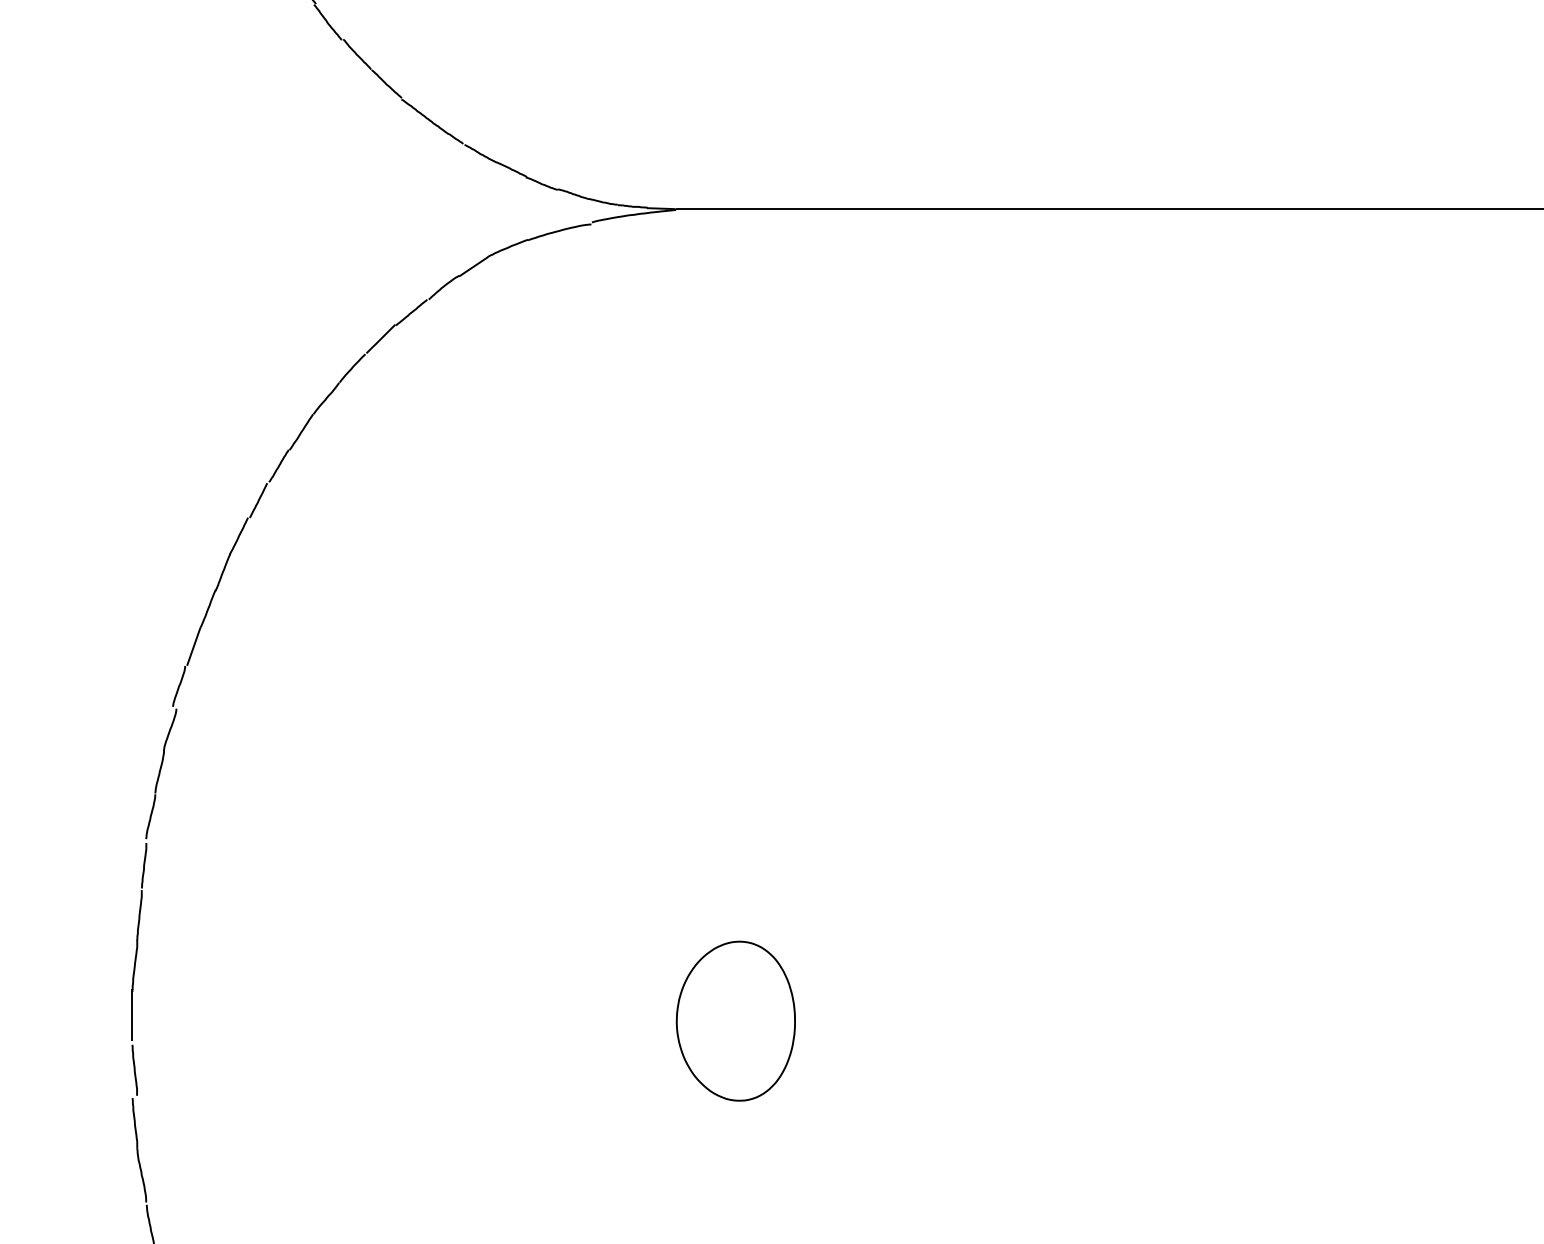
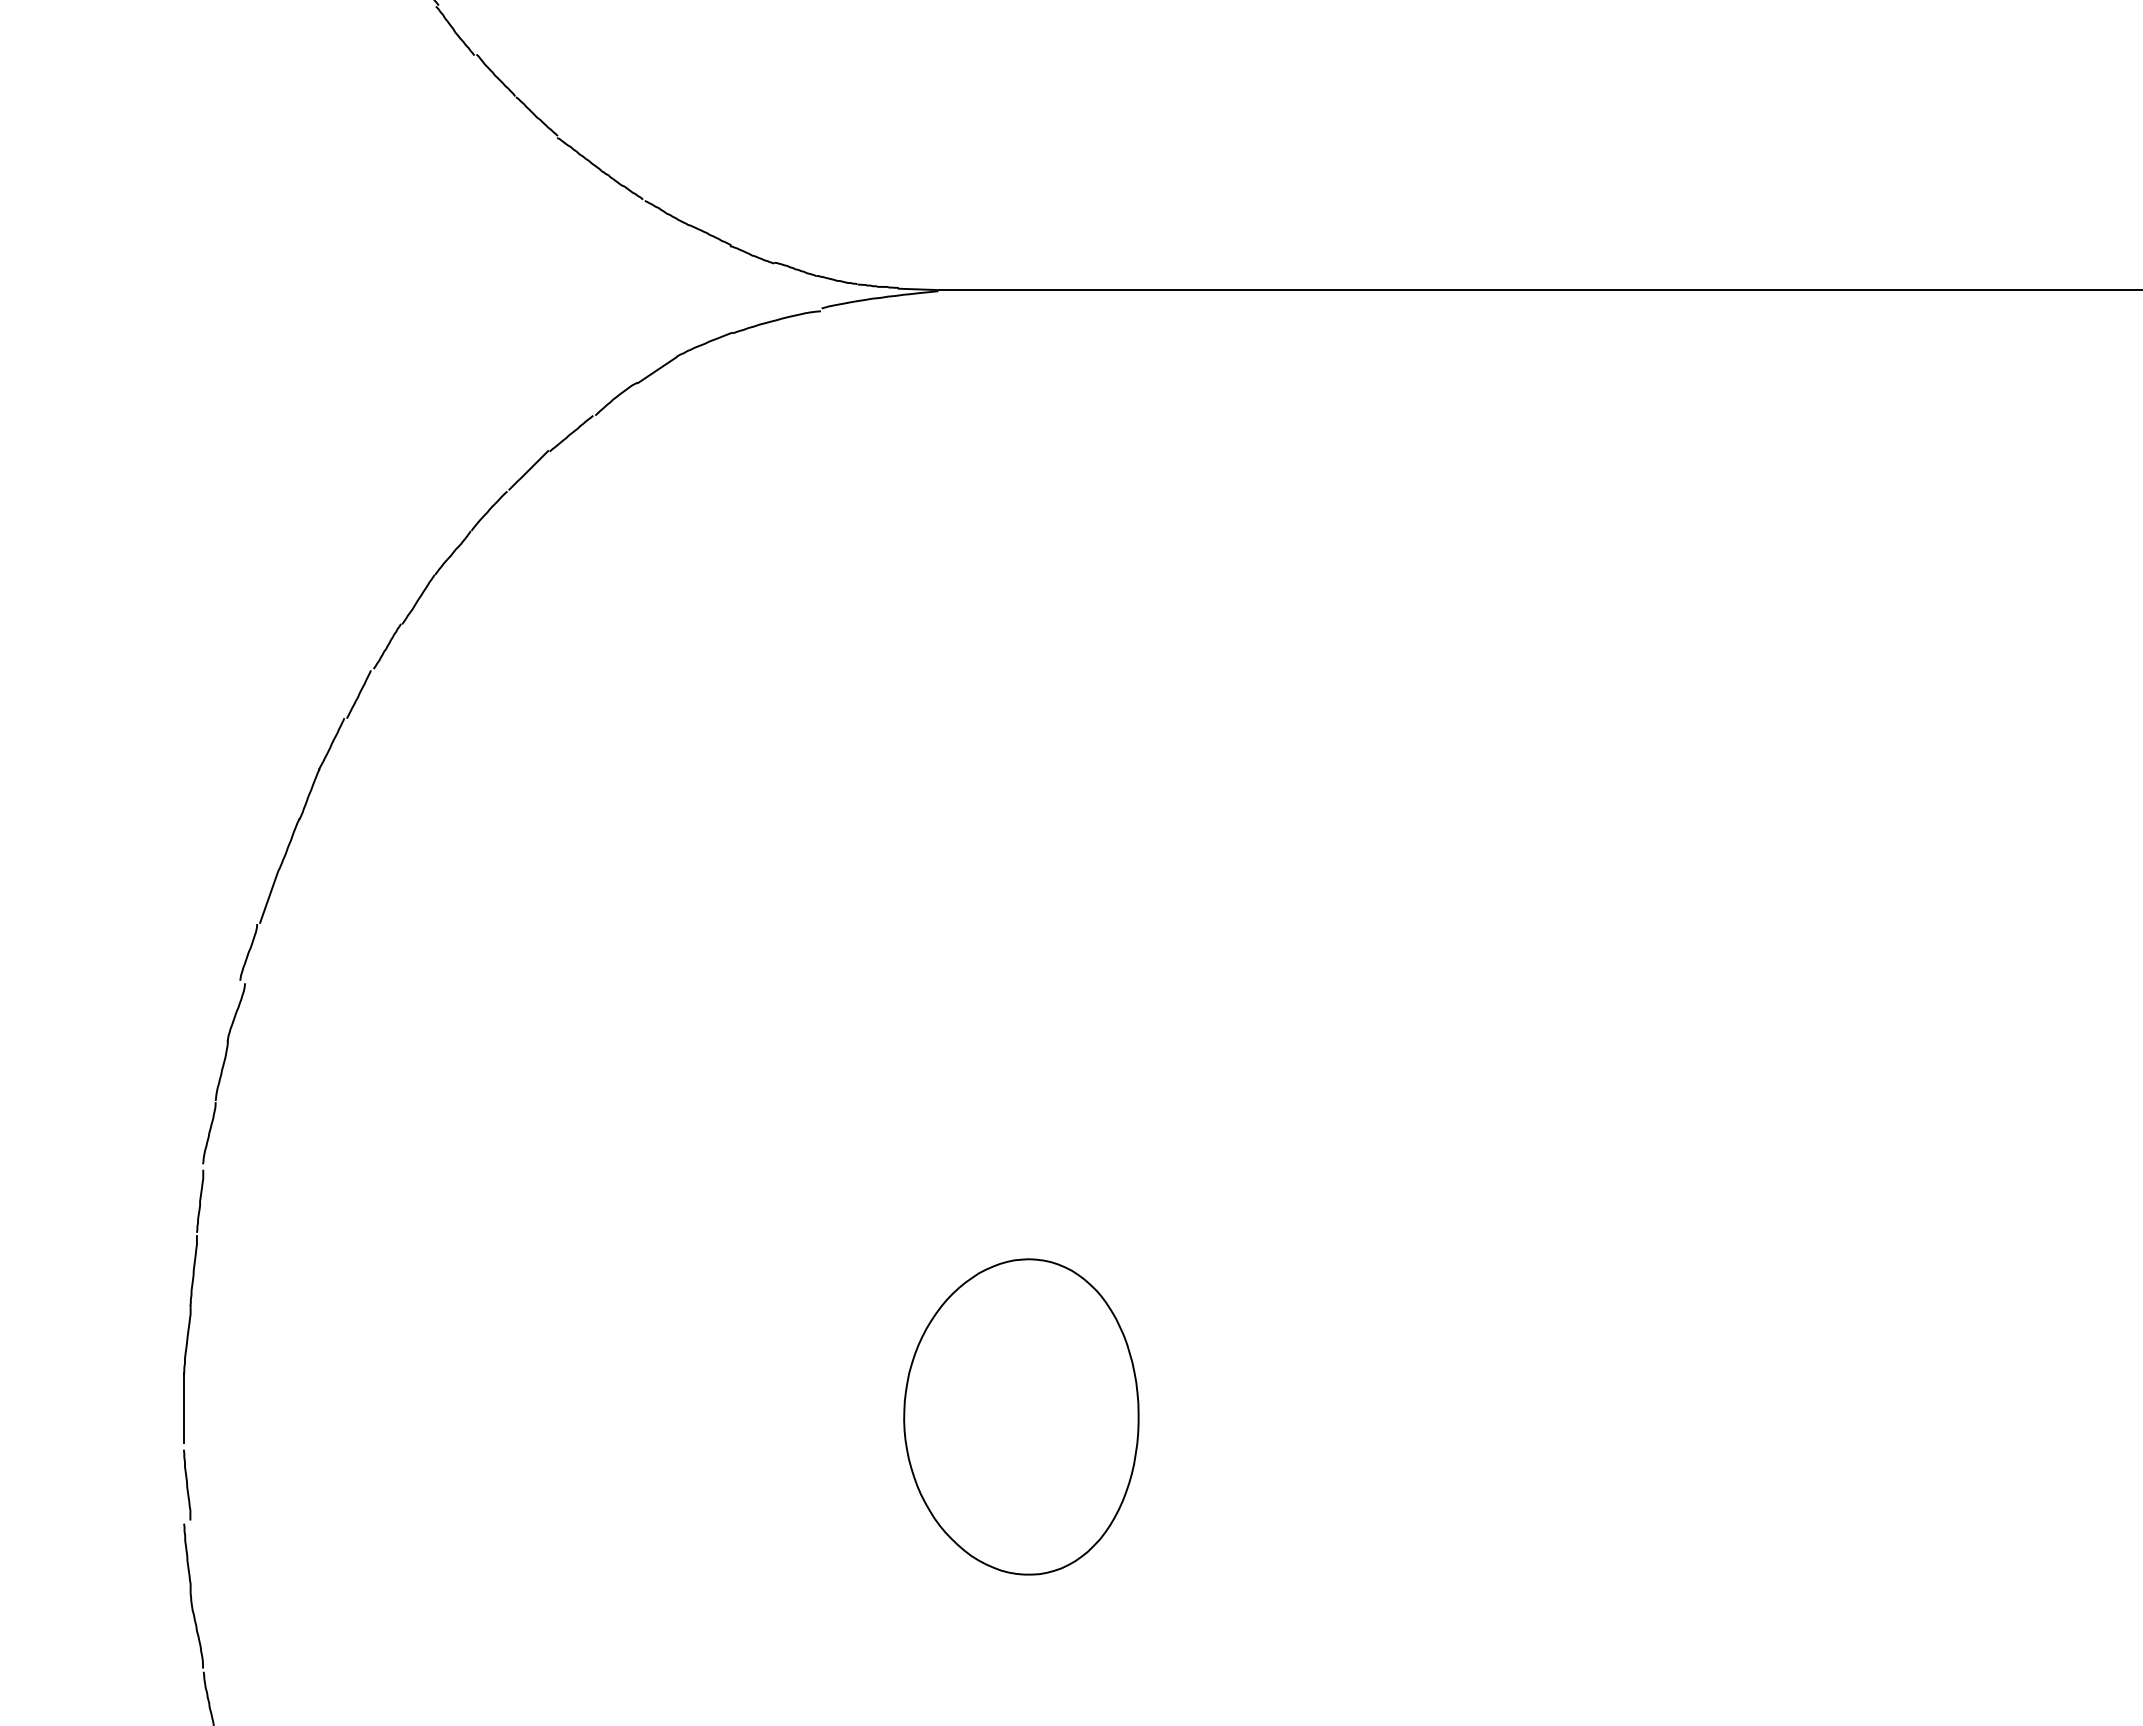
part: (735, 1020) -> (1021, 1416), size x1.43

